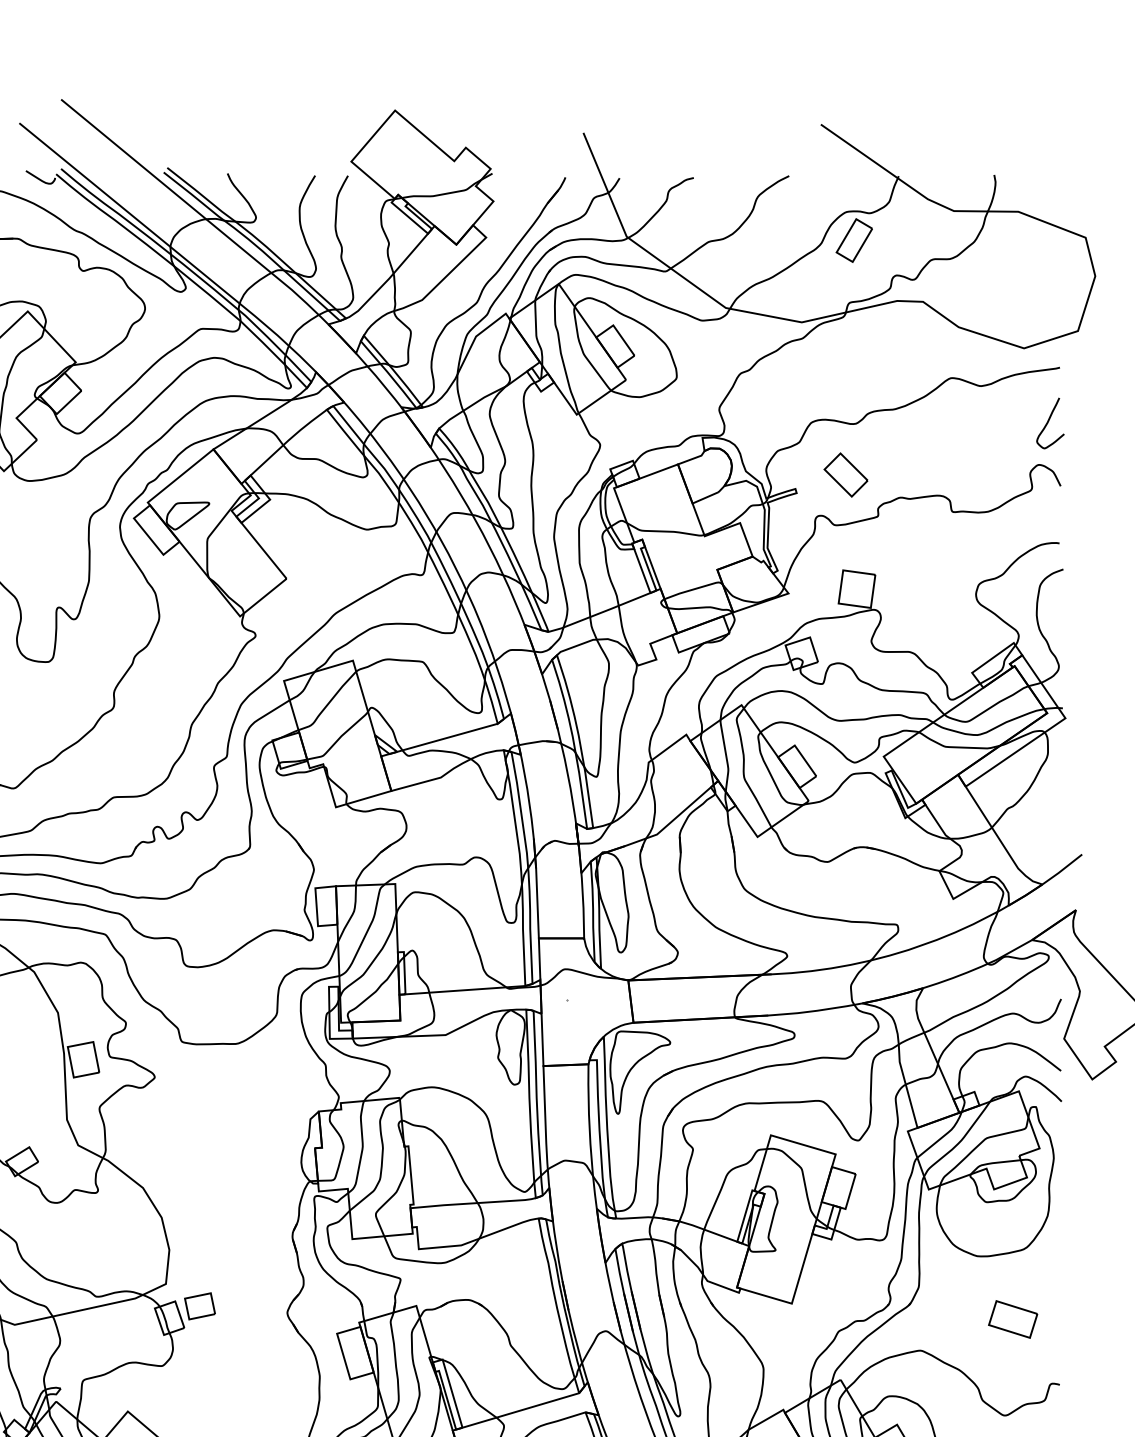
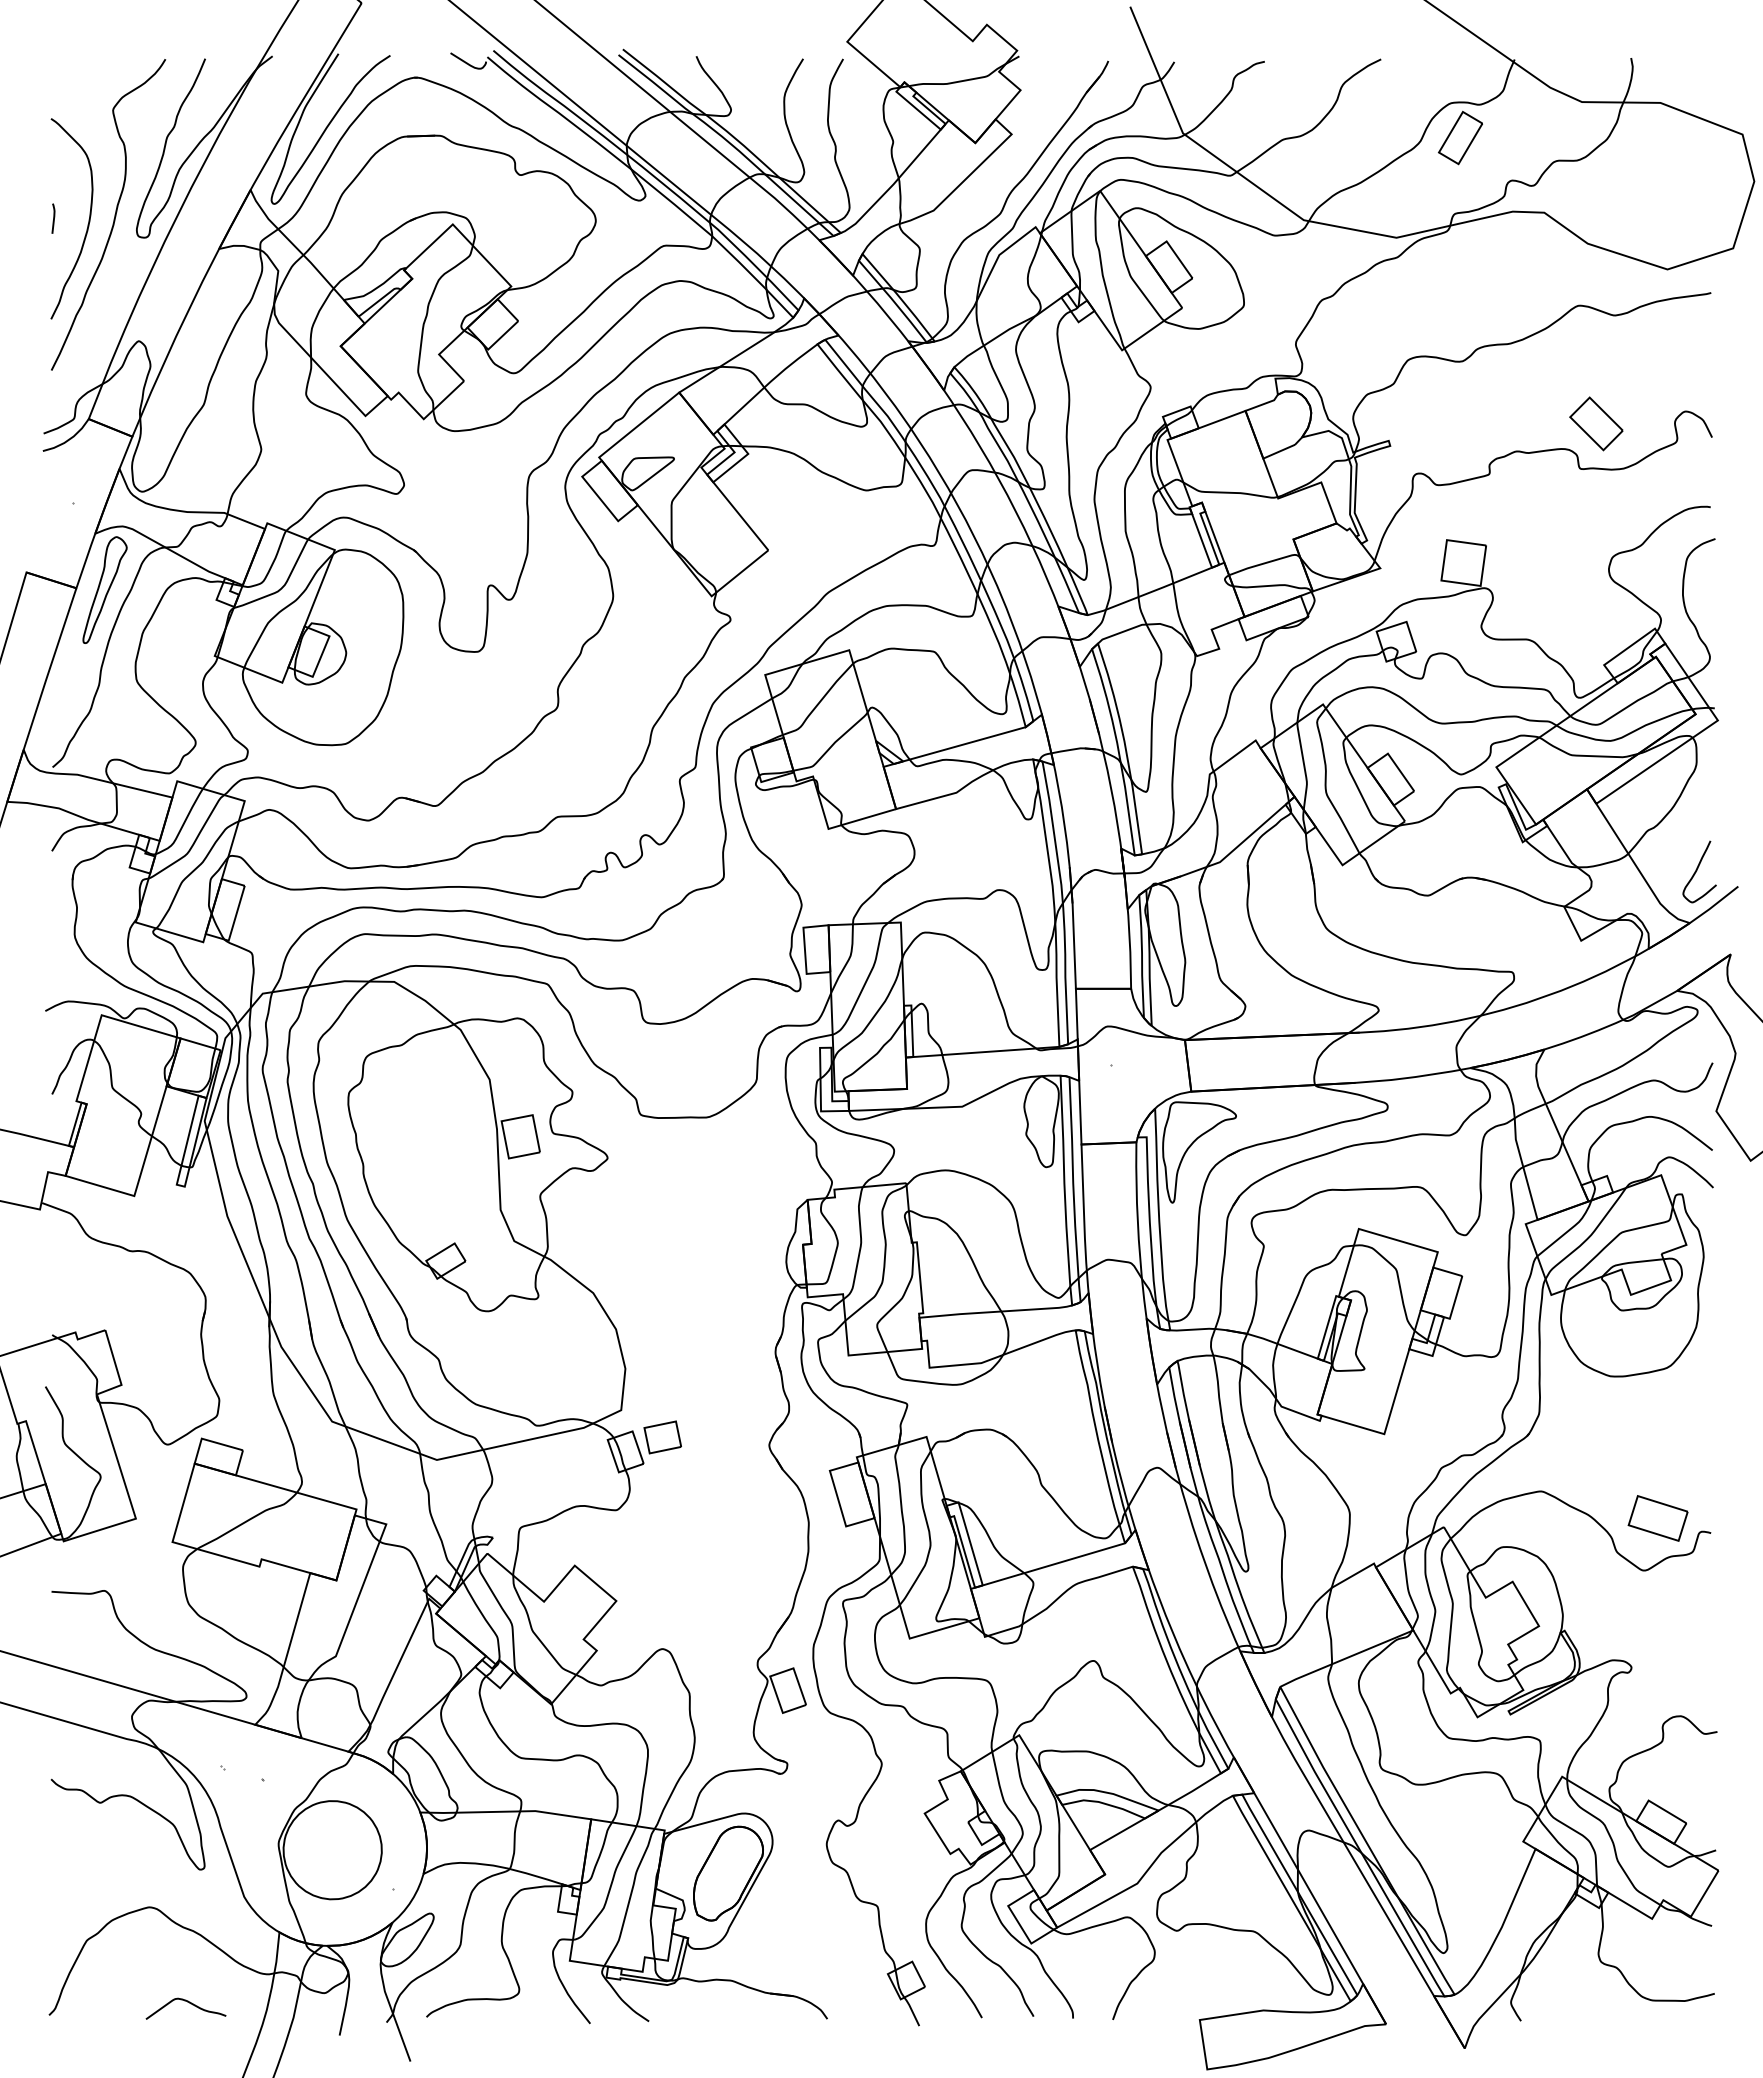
curve: (1048, 422) -> (1697, 870), moved
part: (846, 474) -> (1596, 423), moved
part: (1012, 1319) -> (1657, 1518), moved

